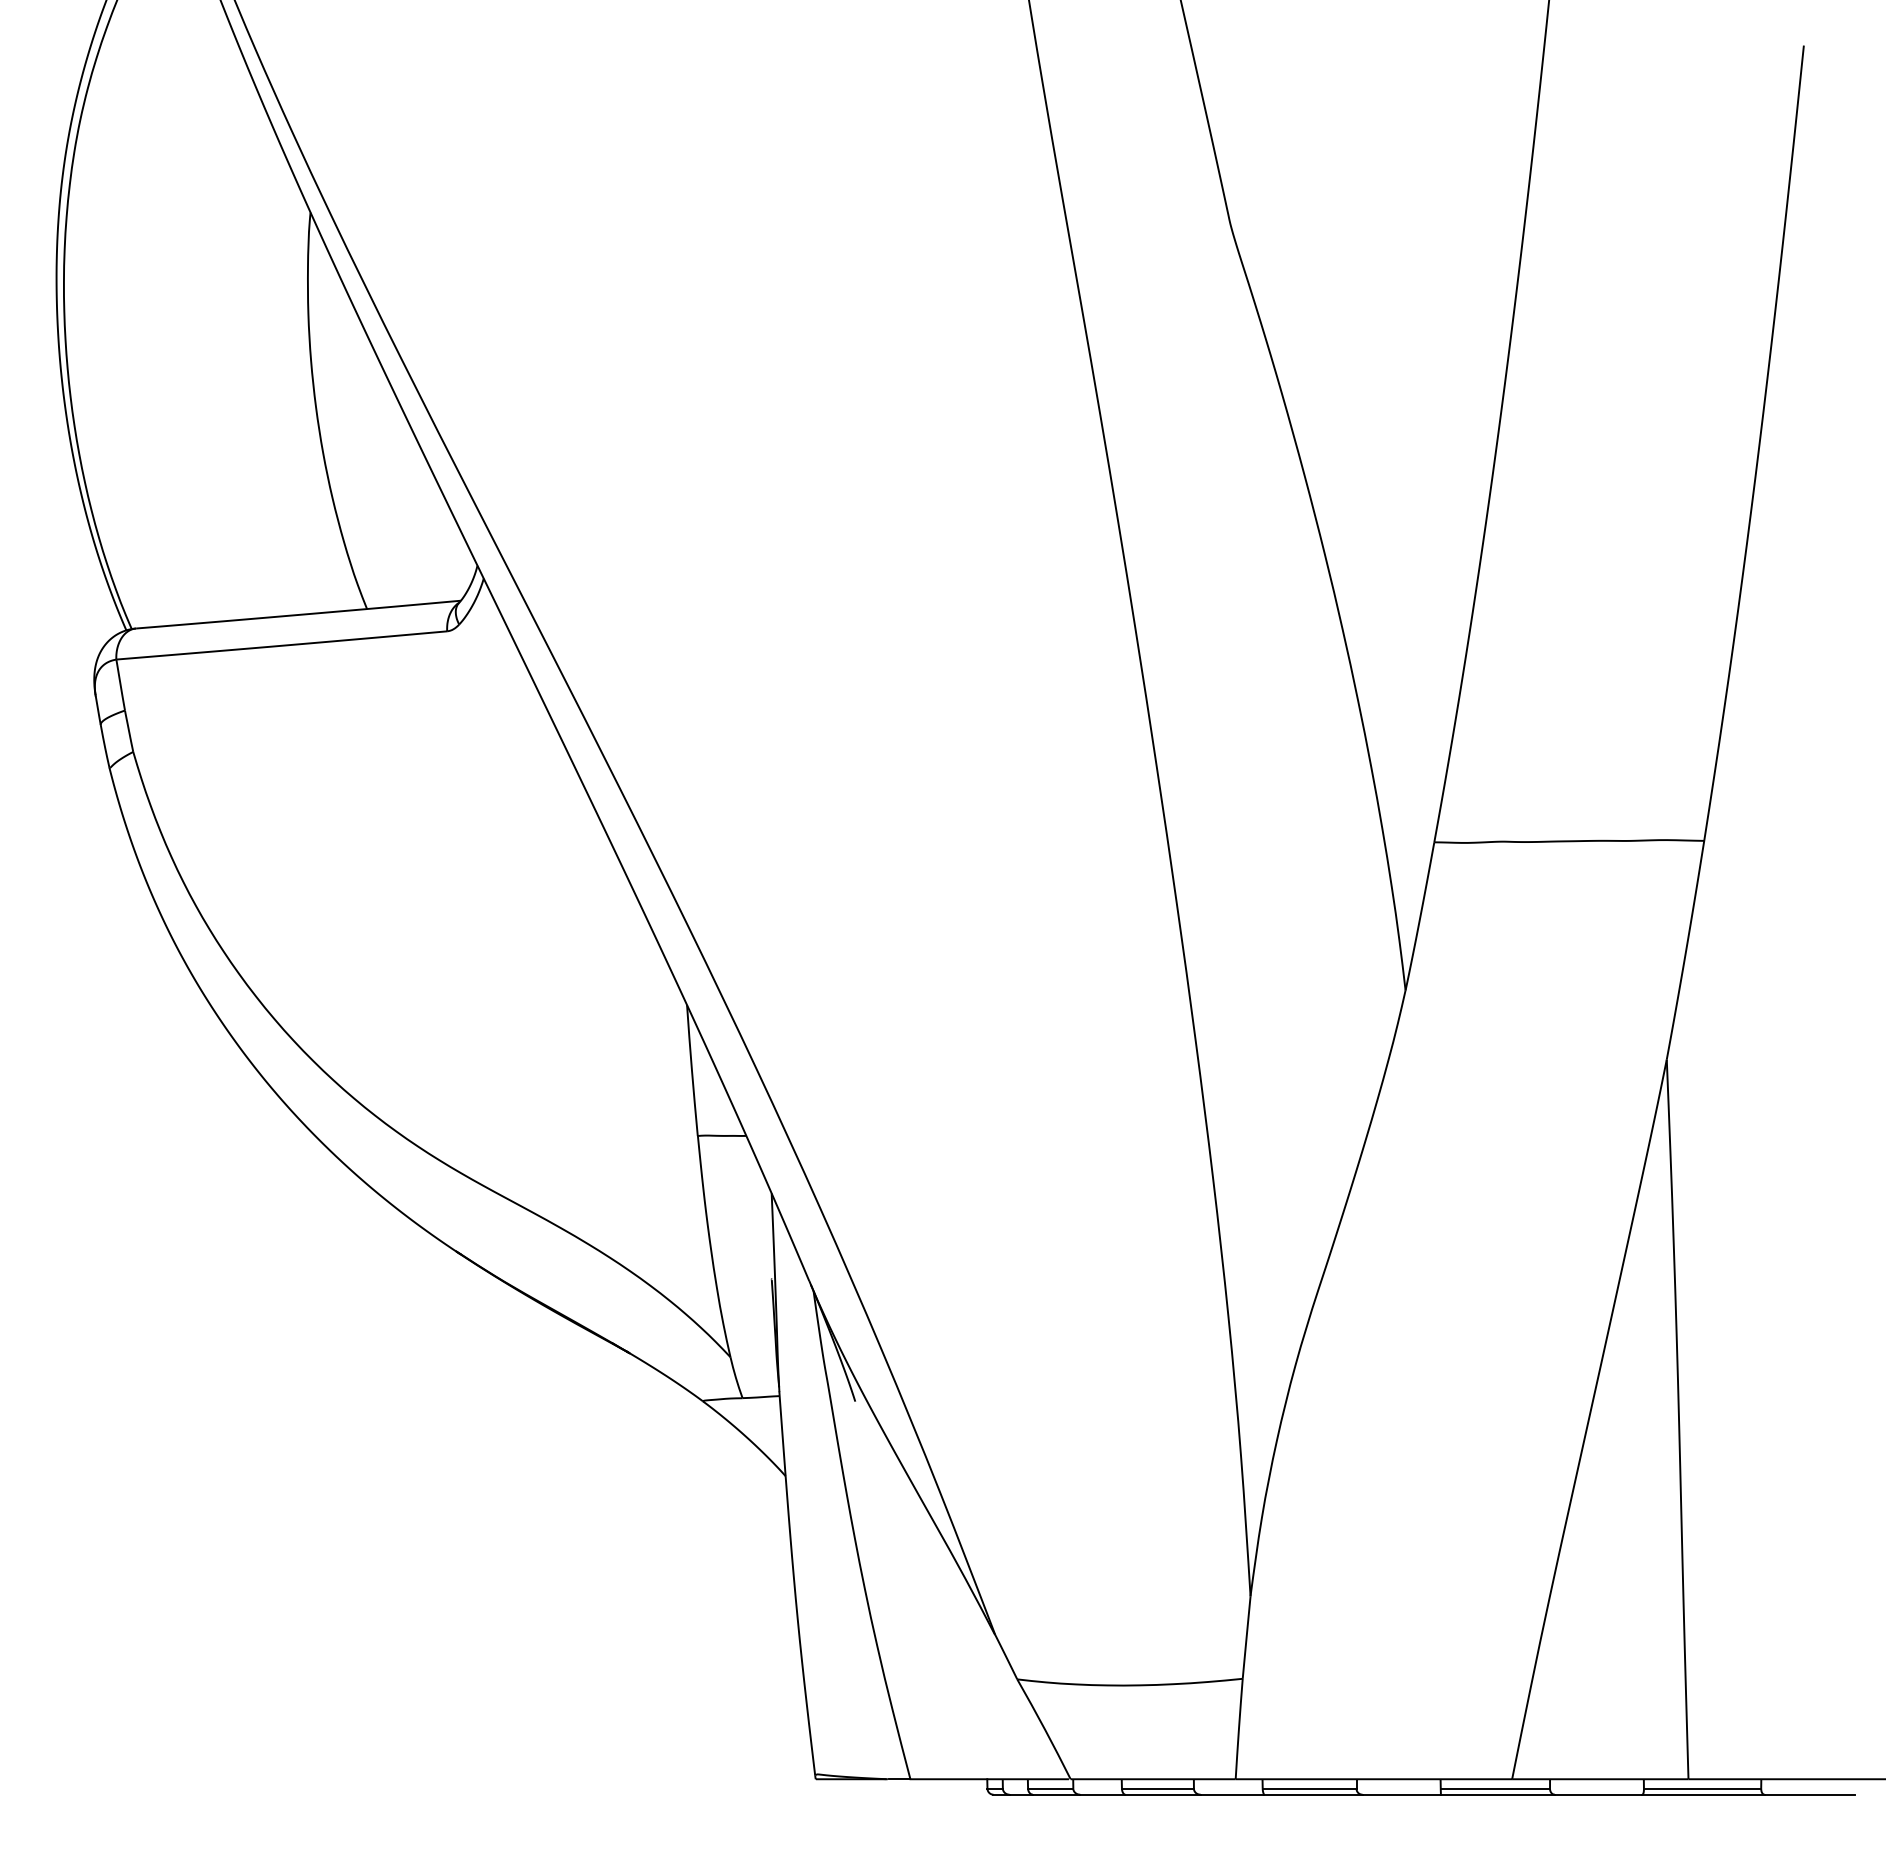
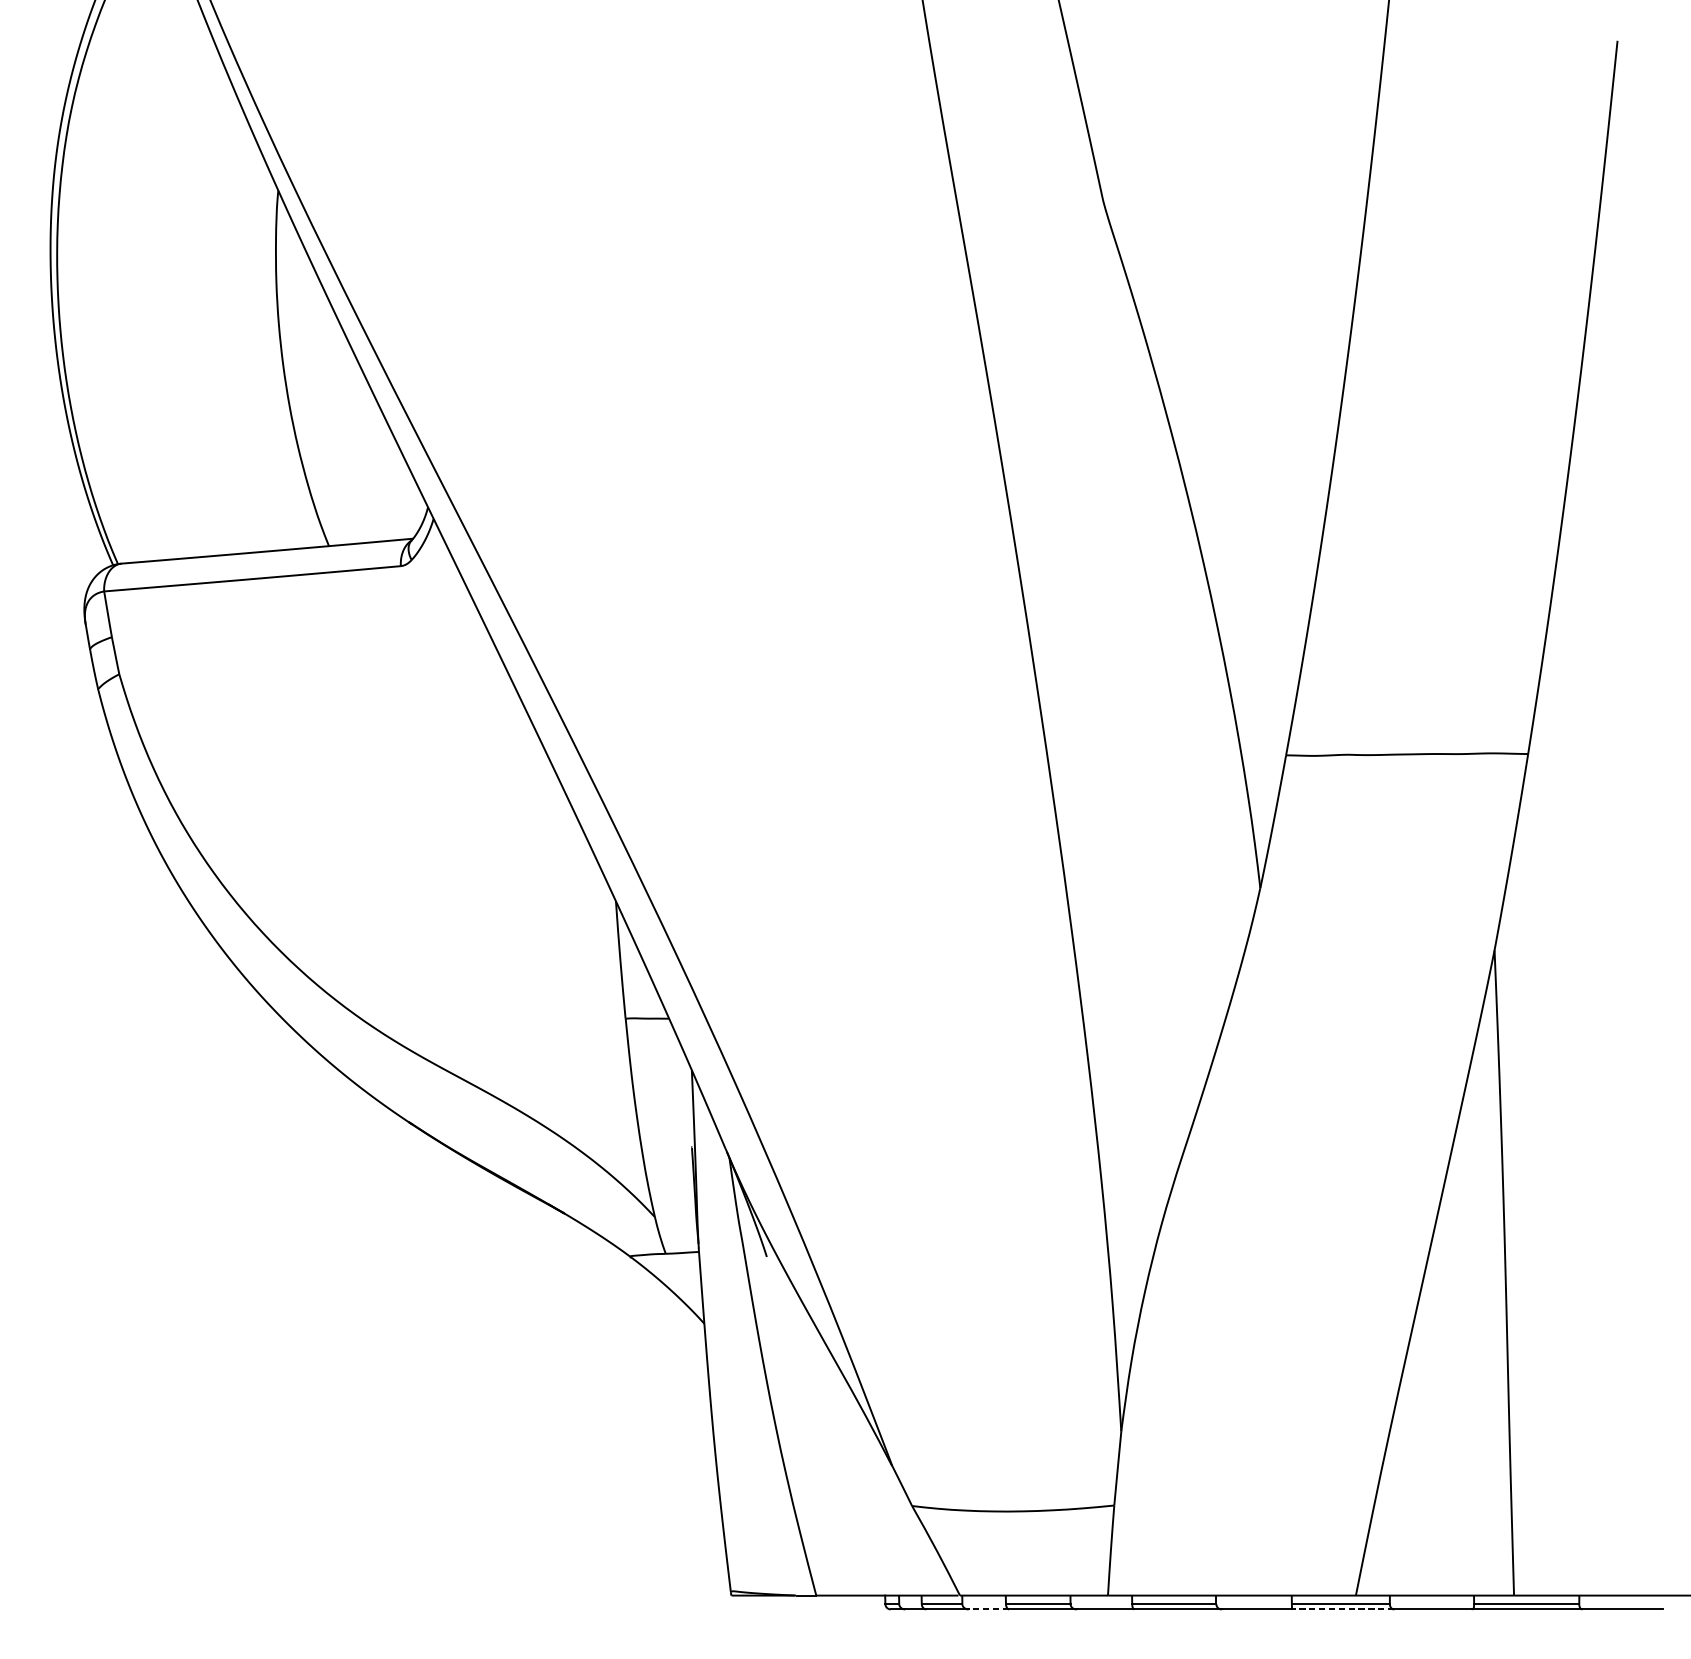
line: (1102, 1794) -> (988, 1609), solid -> dashed
line: (1497, 1794) -> (1342, 1609), solid -> dashed

